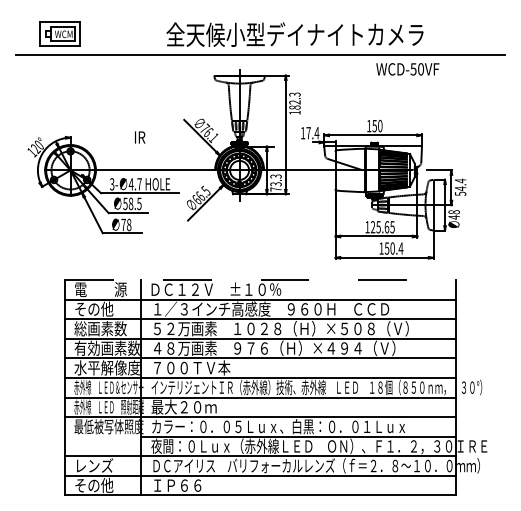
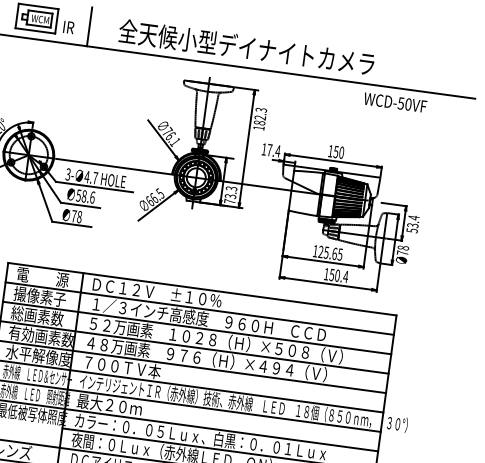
line: (113, 34) -> (89, 26), added
text: (294, 34) -> (246, 47), moved
text: (407, 69) -> (395, 102), moved
text: (140, 137) -> (69, 27), moved
text: (460, 188) -> (412, 225), 54.4 -> 53.4
text: (139, 203) -> (92, 197), 58.5 -> 58.6
text: (453, 217) -> (401, 253), 48 -> 78
line: (260, 279) -> (202, 288), dashed -> solid
text: (100, 308) -> (39, 296), その他 -> 撮像素子

